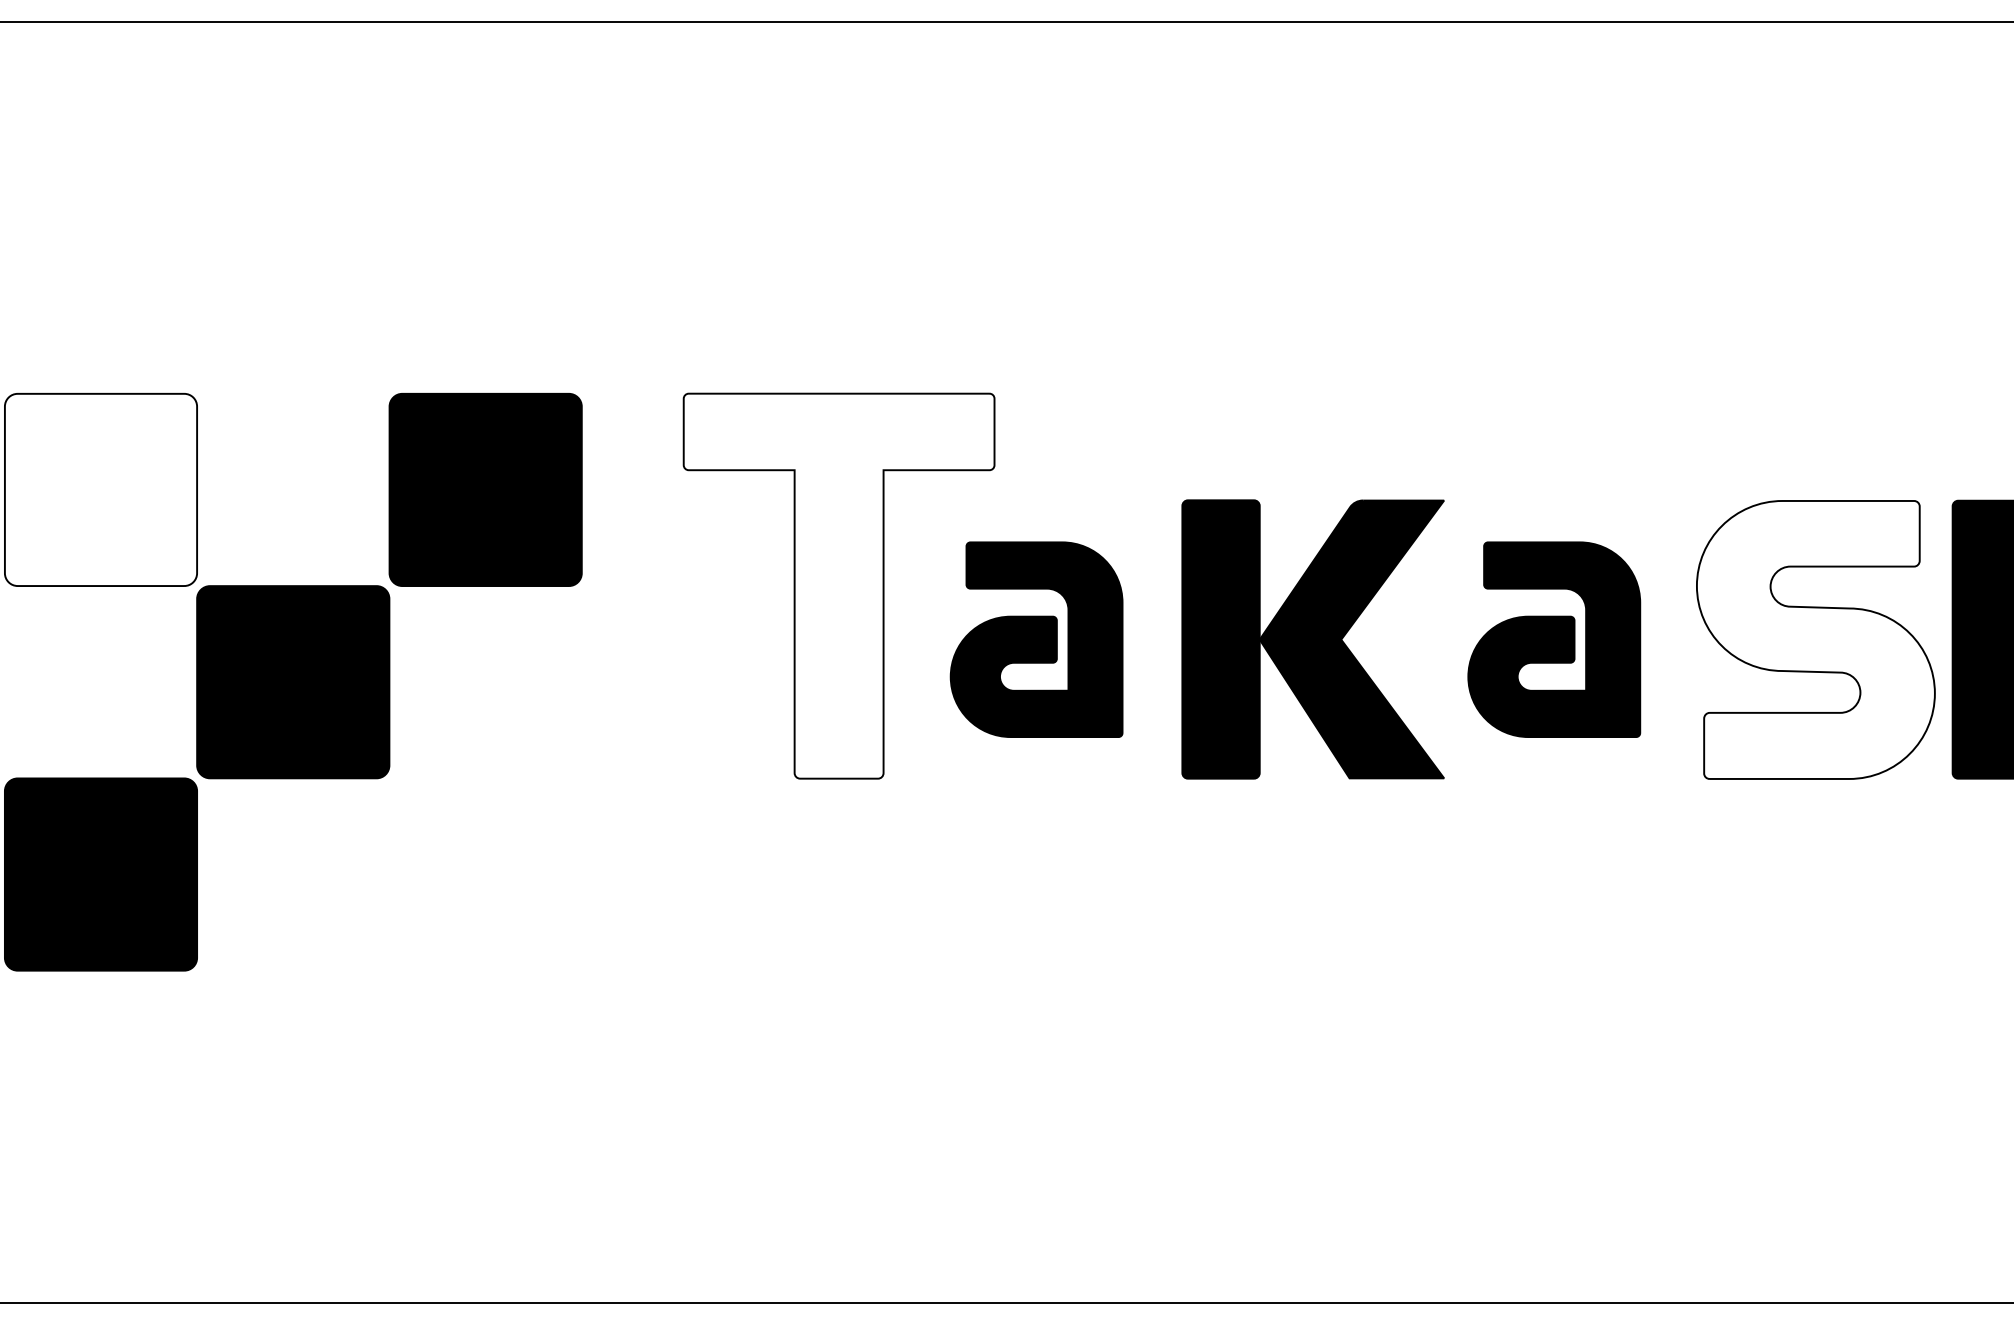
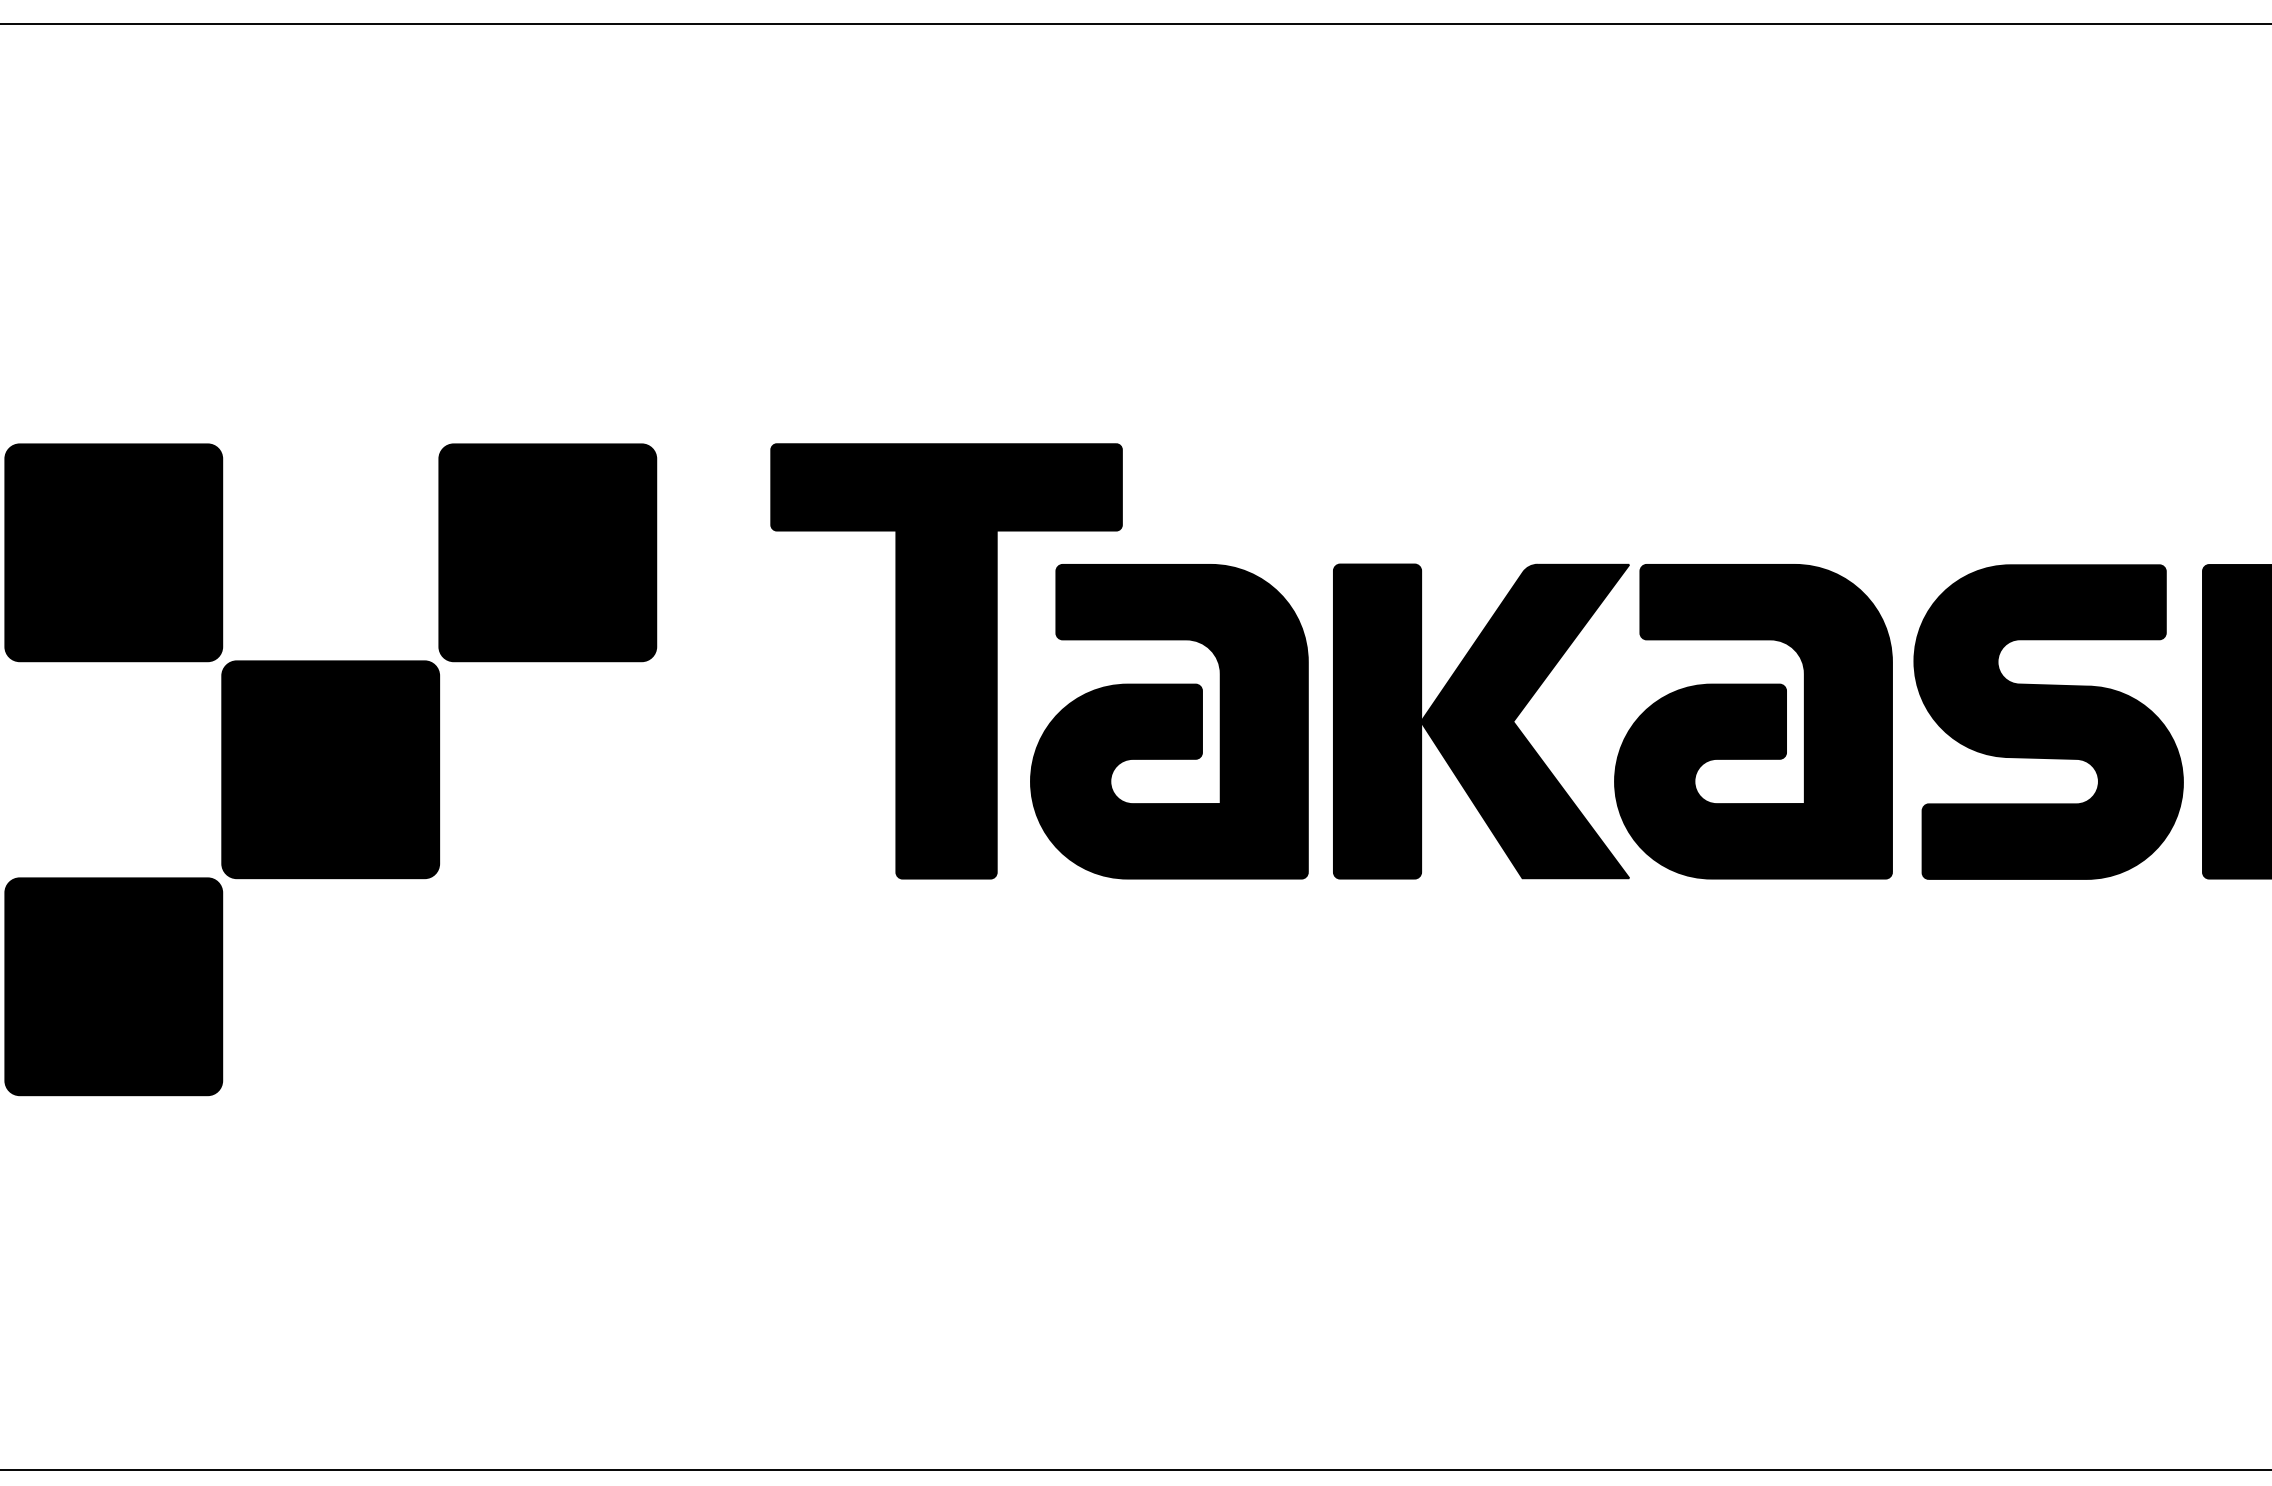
fill: (100, 489) -> (113, 552), added
fill: (839, 586) -> (946, 661), added
part: (1036, 639) -> (1169, 721), size x1.43
part: (1554, 639) -> (1753, 721), size x1.43
fill: (1815, 639) -> (2048, 721), added

